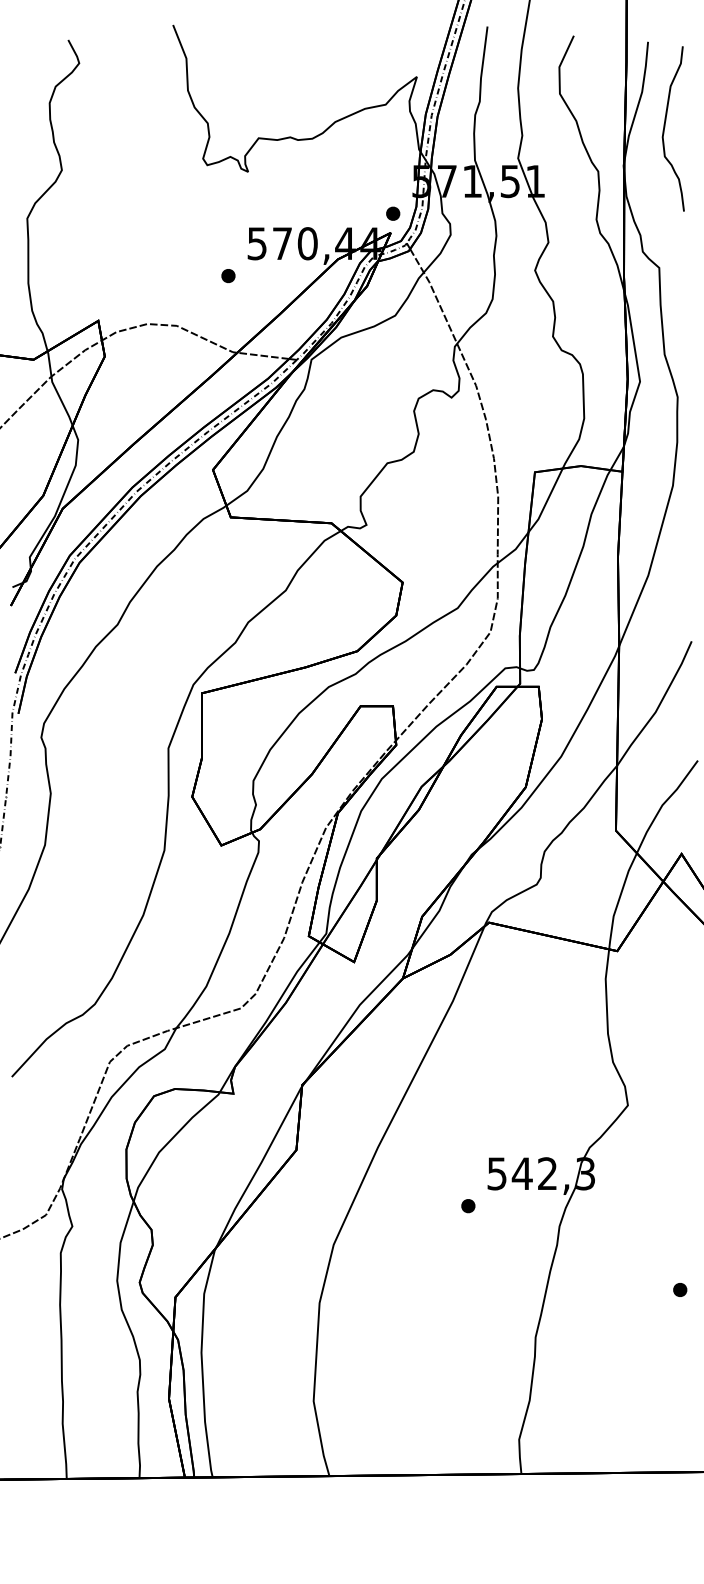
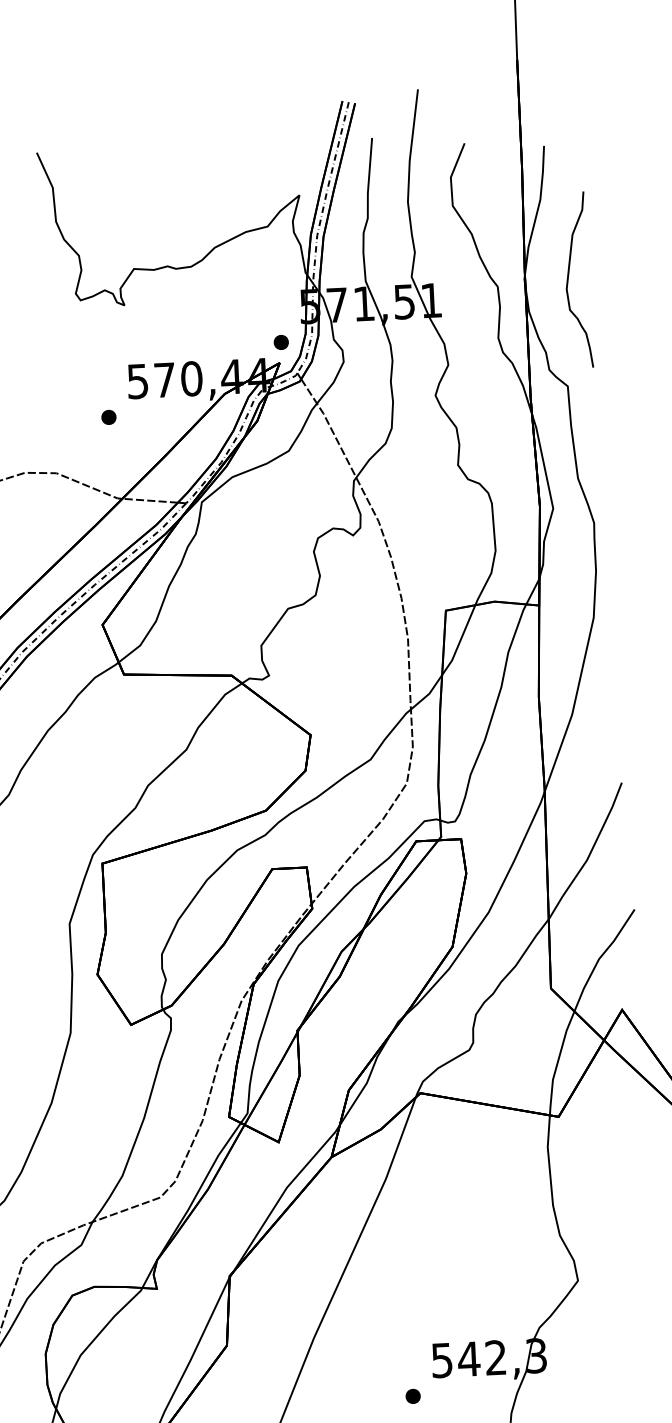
curve: (665, 127) -> (569, 278), moved

